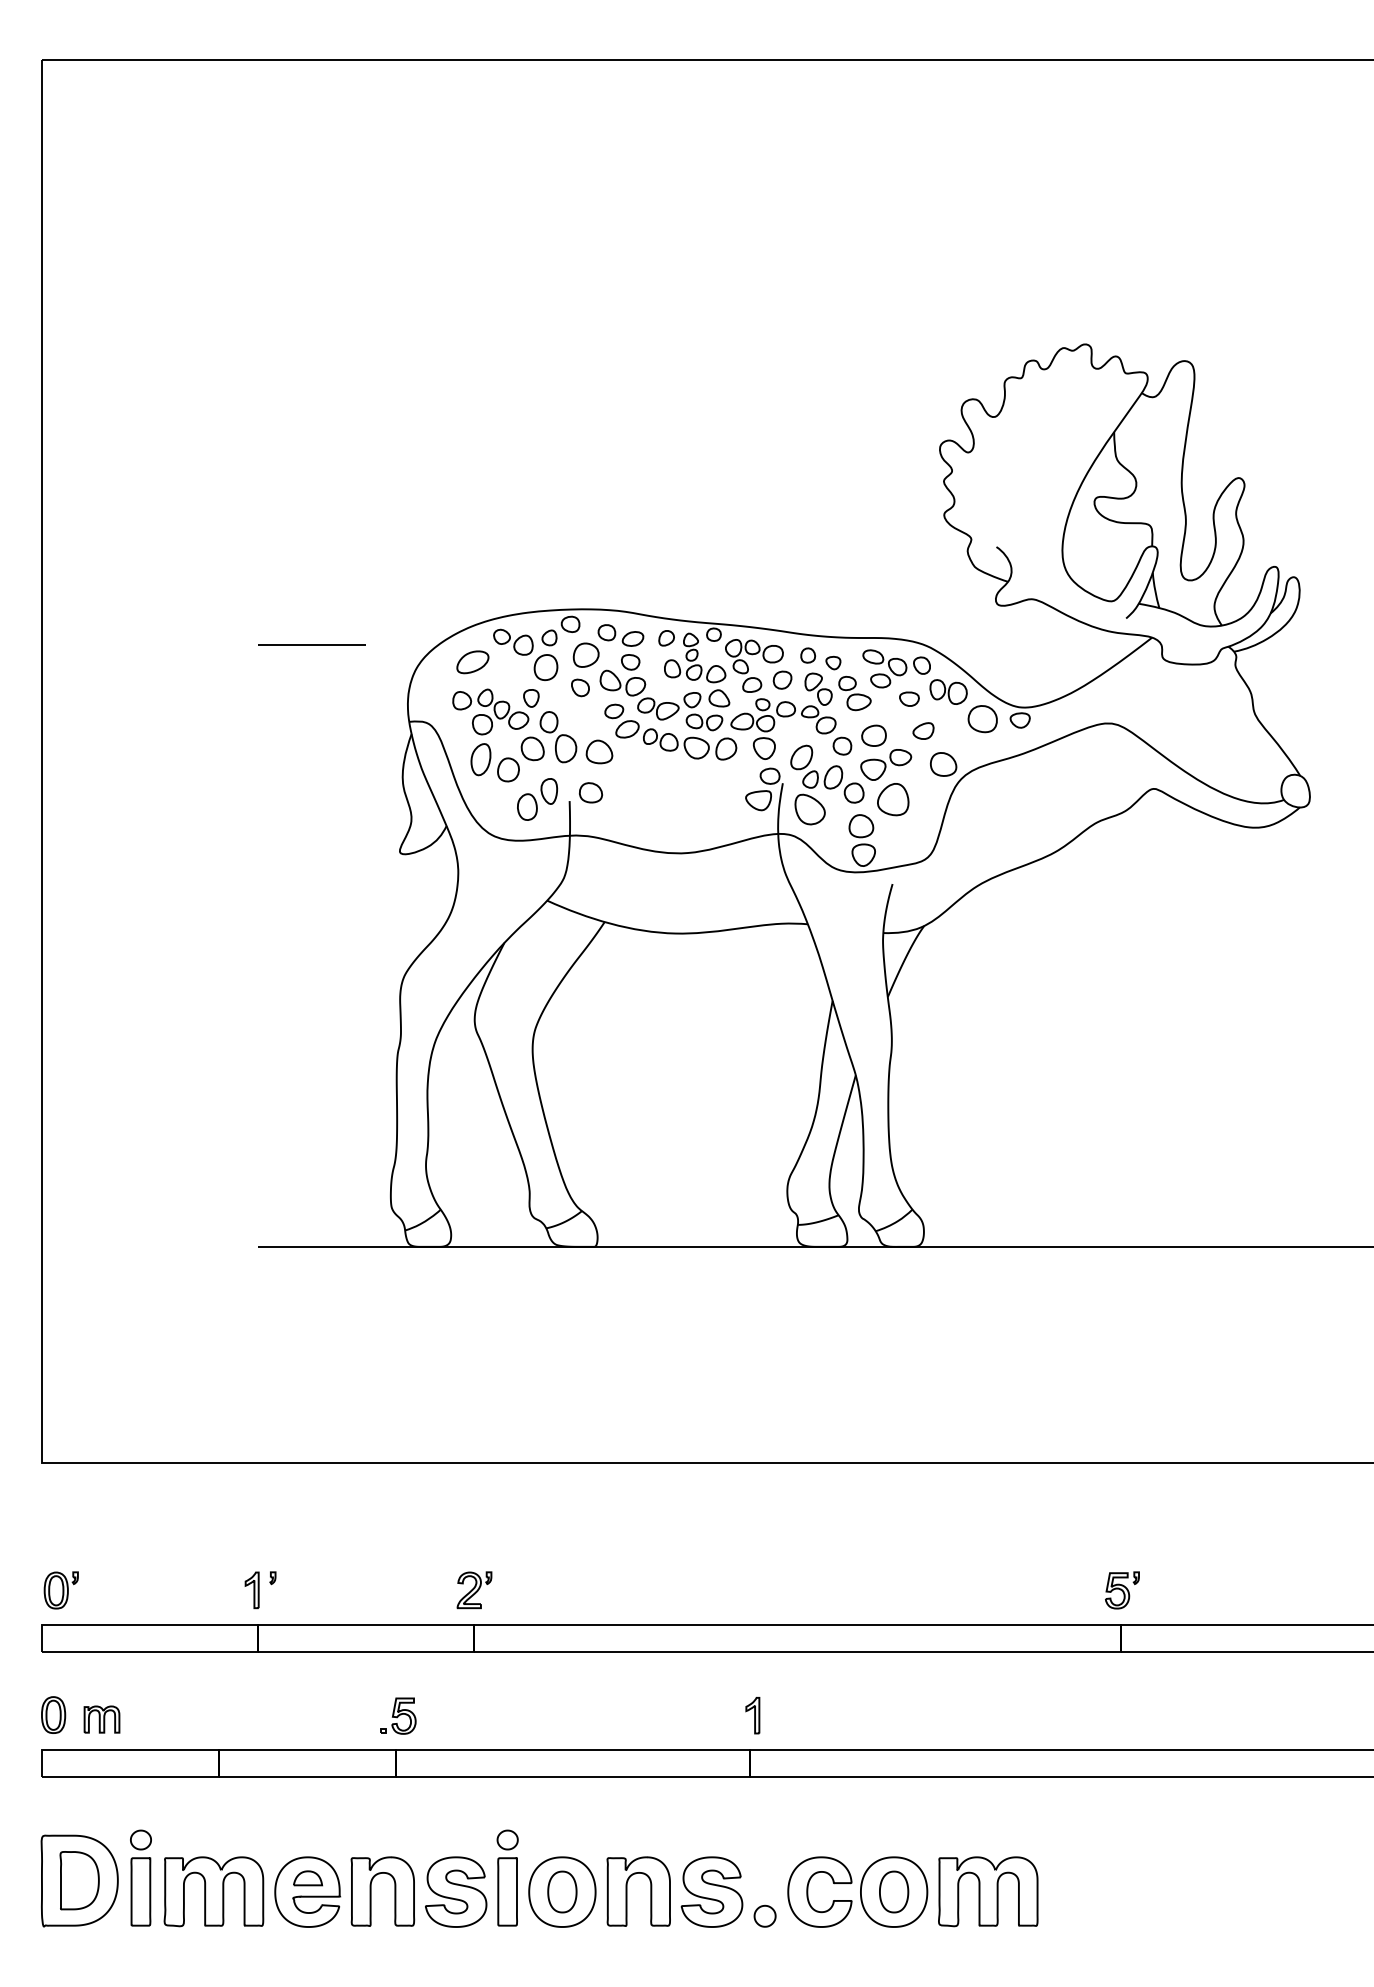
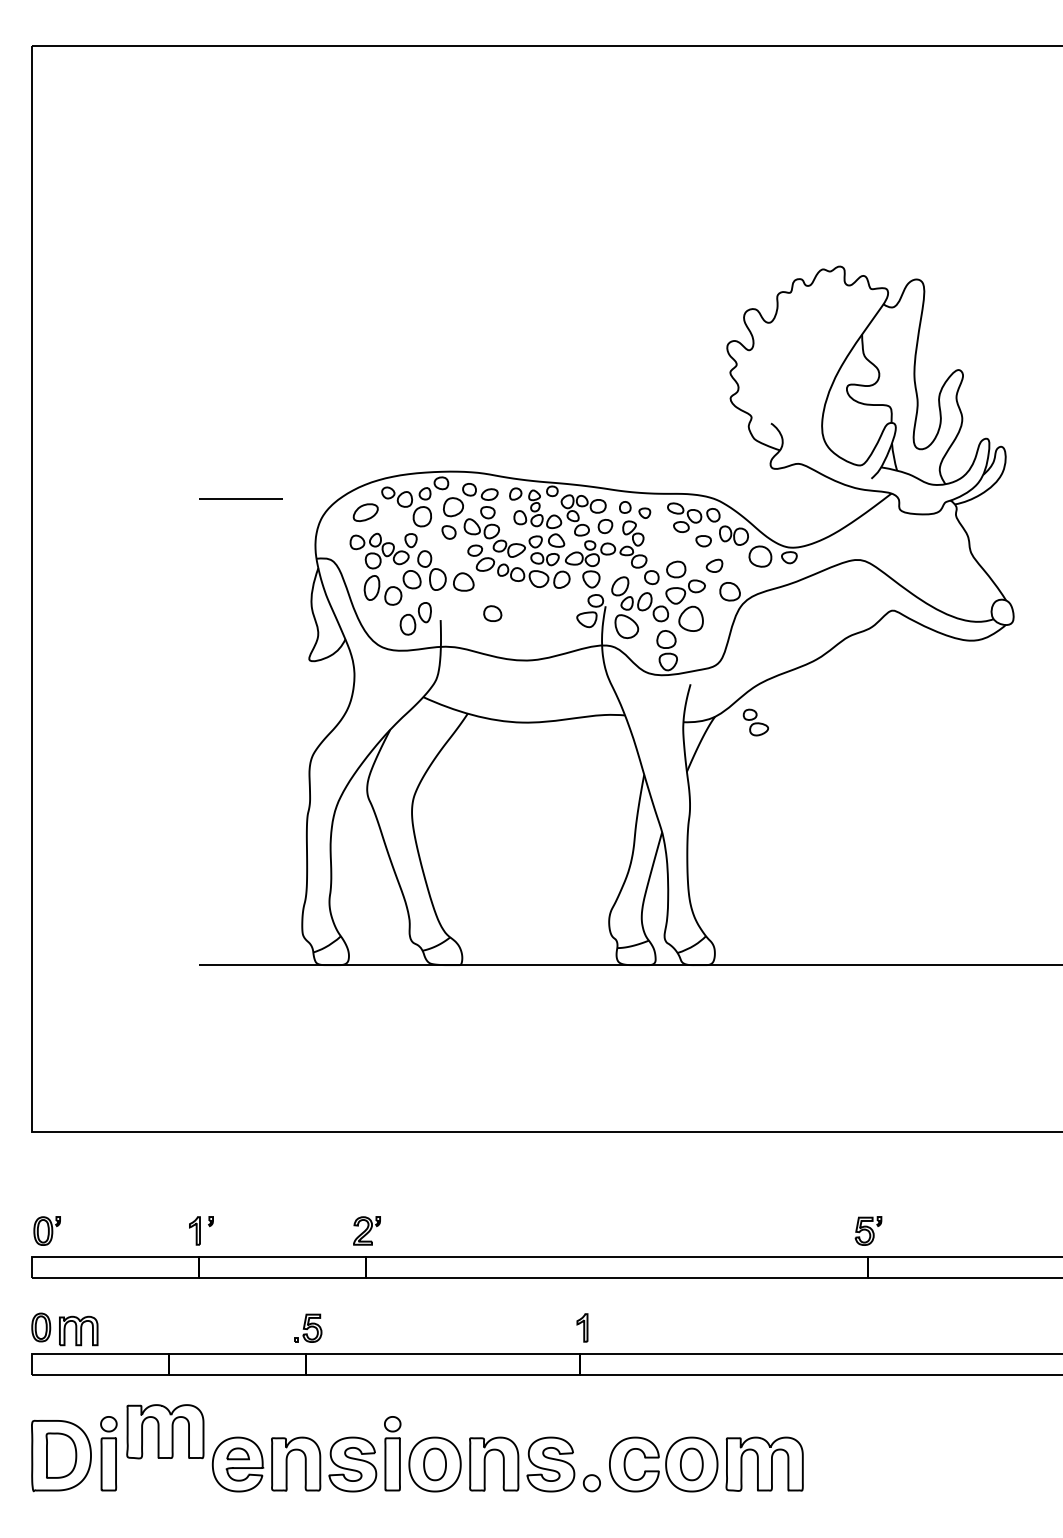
part: (854, 693) -> (755, 722), moved
part: (590, 792) -> (492, 613), moved
part: (101, 1719) -> (78, 1330), size x1.4
part: (213, 1891) -> (165, 1431), moved

